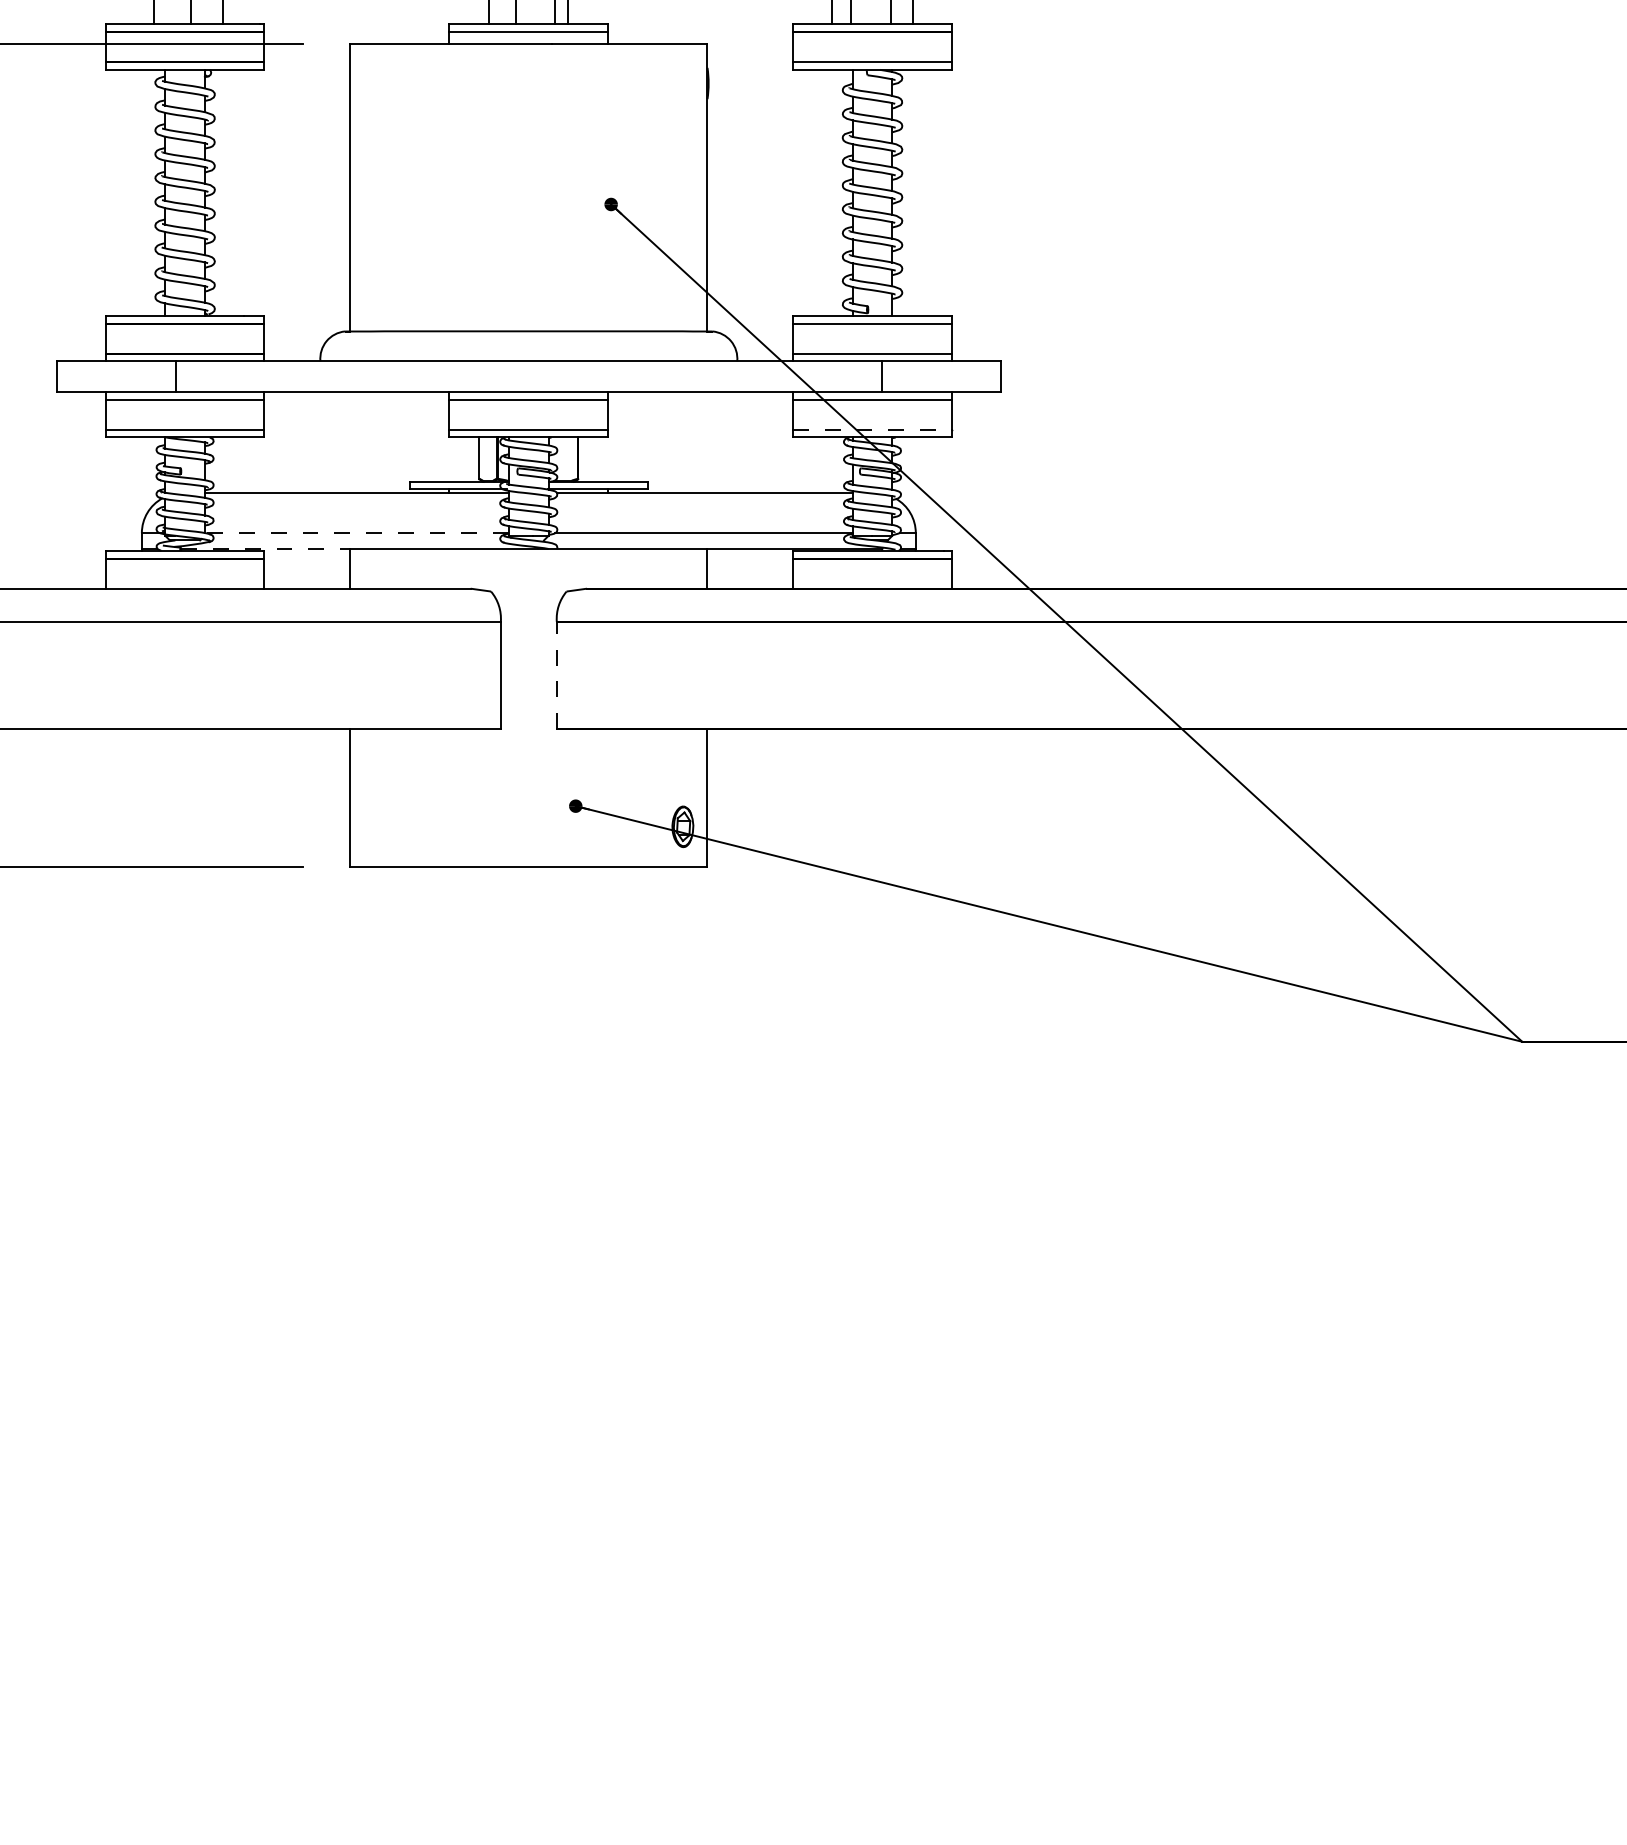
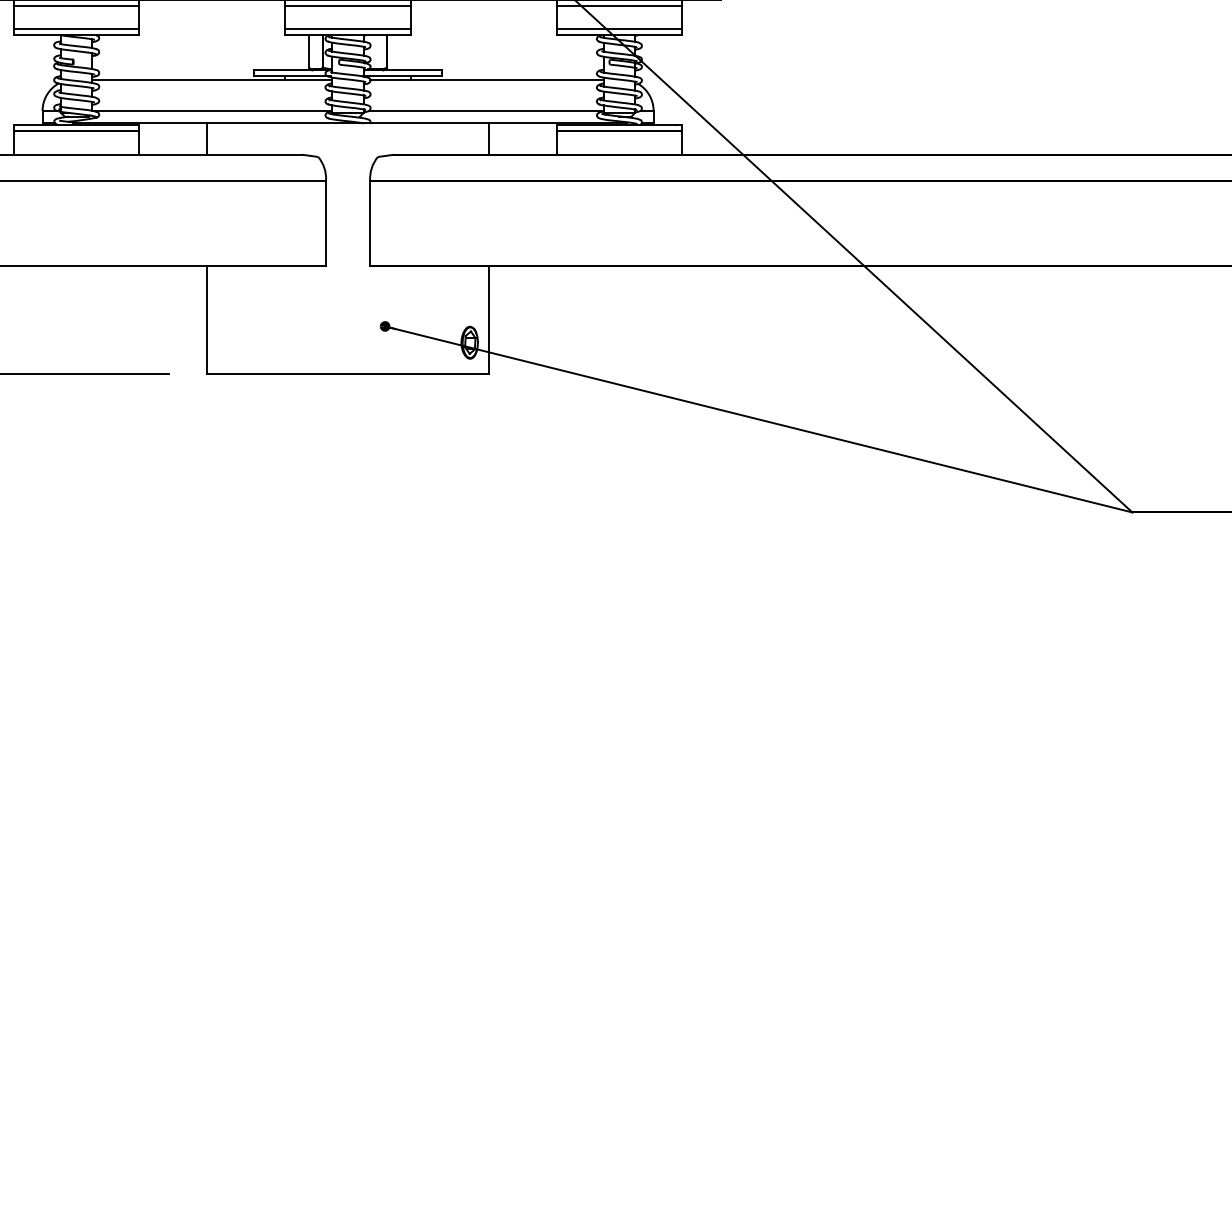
line: (872, 429) -> (619, 29), dashed -> solid
line: (356, 533) -> (212, 111), dashed -> solid
line: (266, 549) -> (140, 123), dashed -> solid
line: (556, 675) -> (369, 223), dashed -> solid

